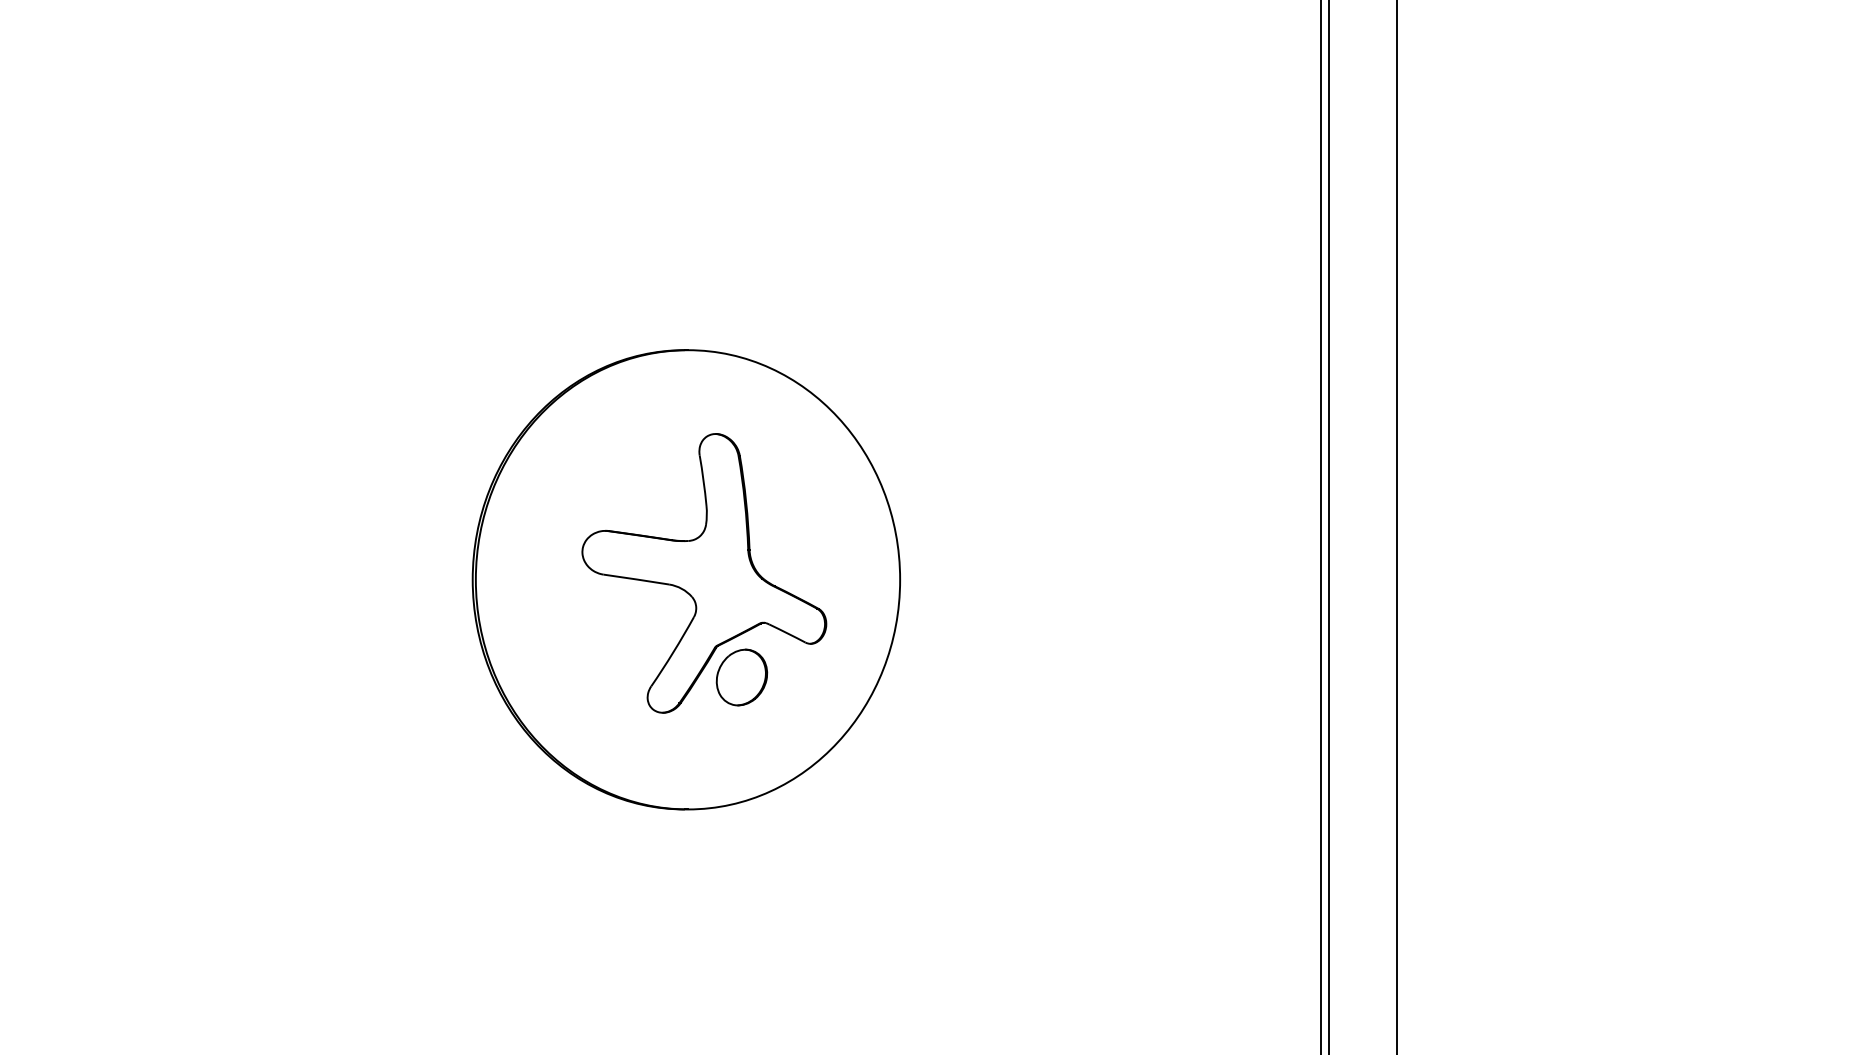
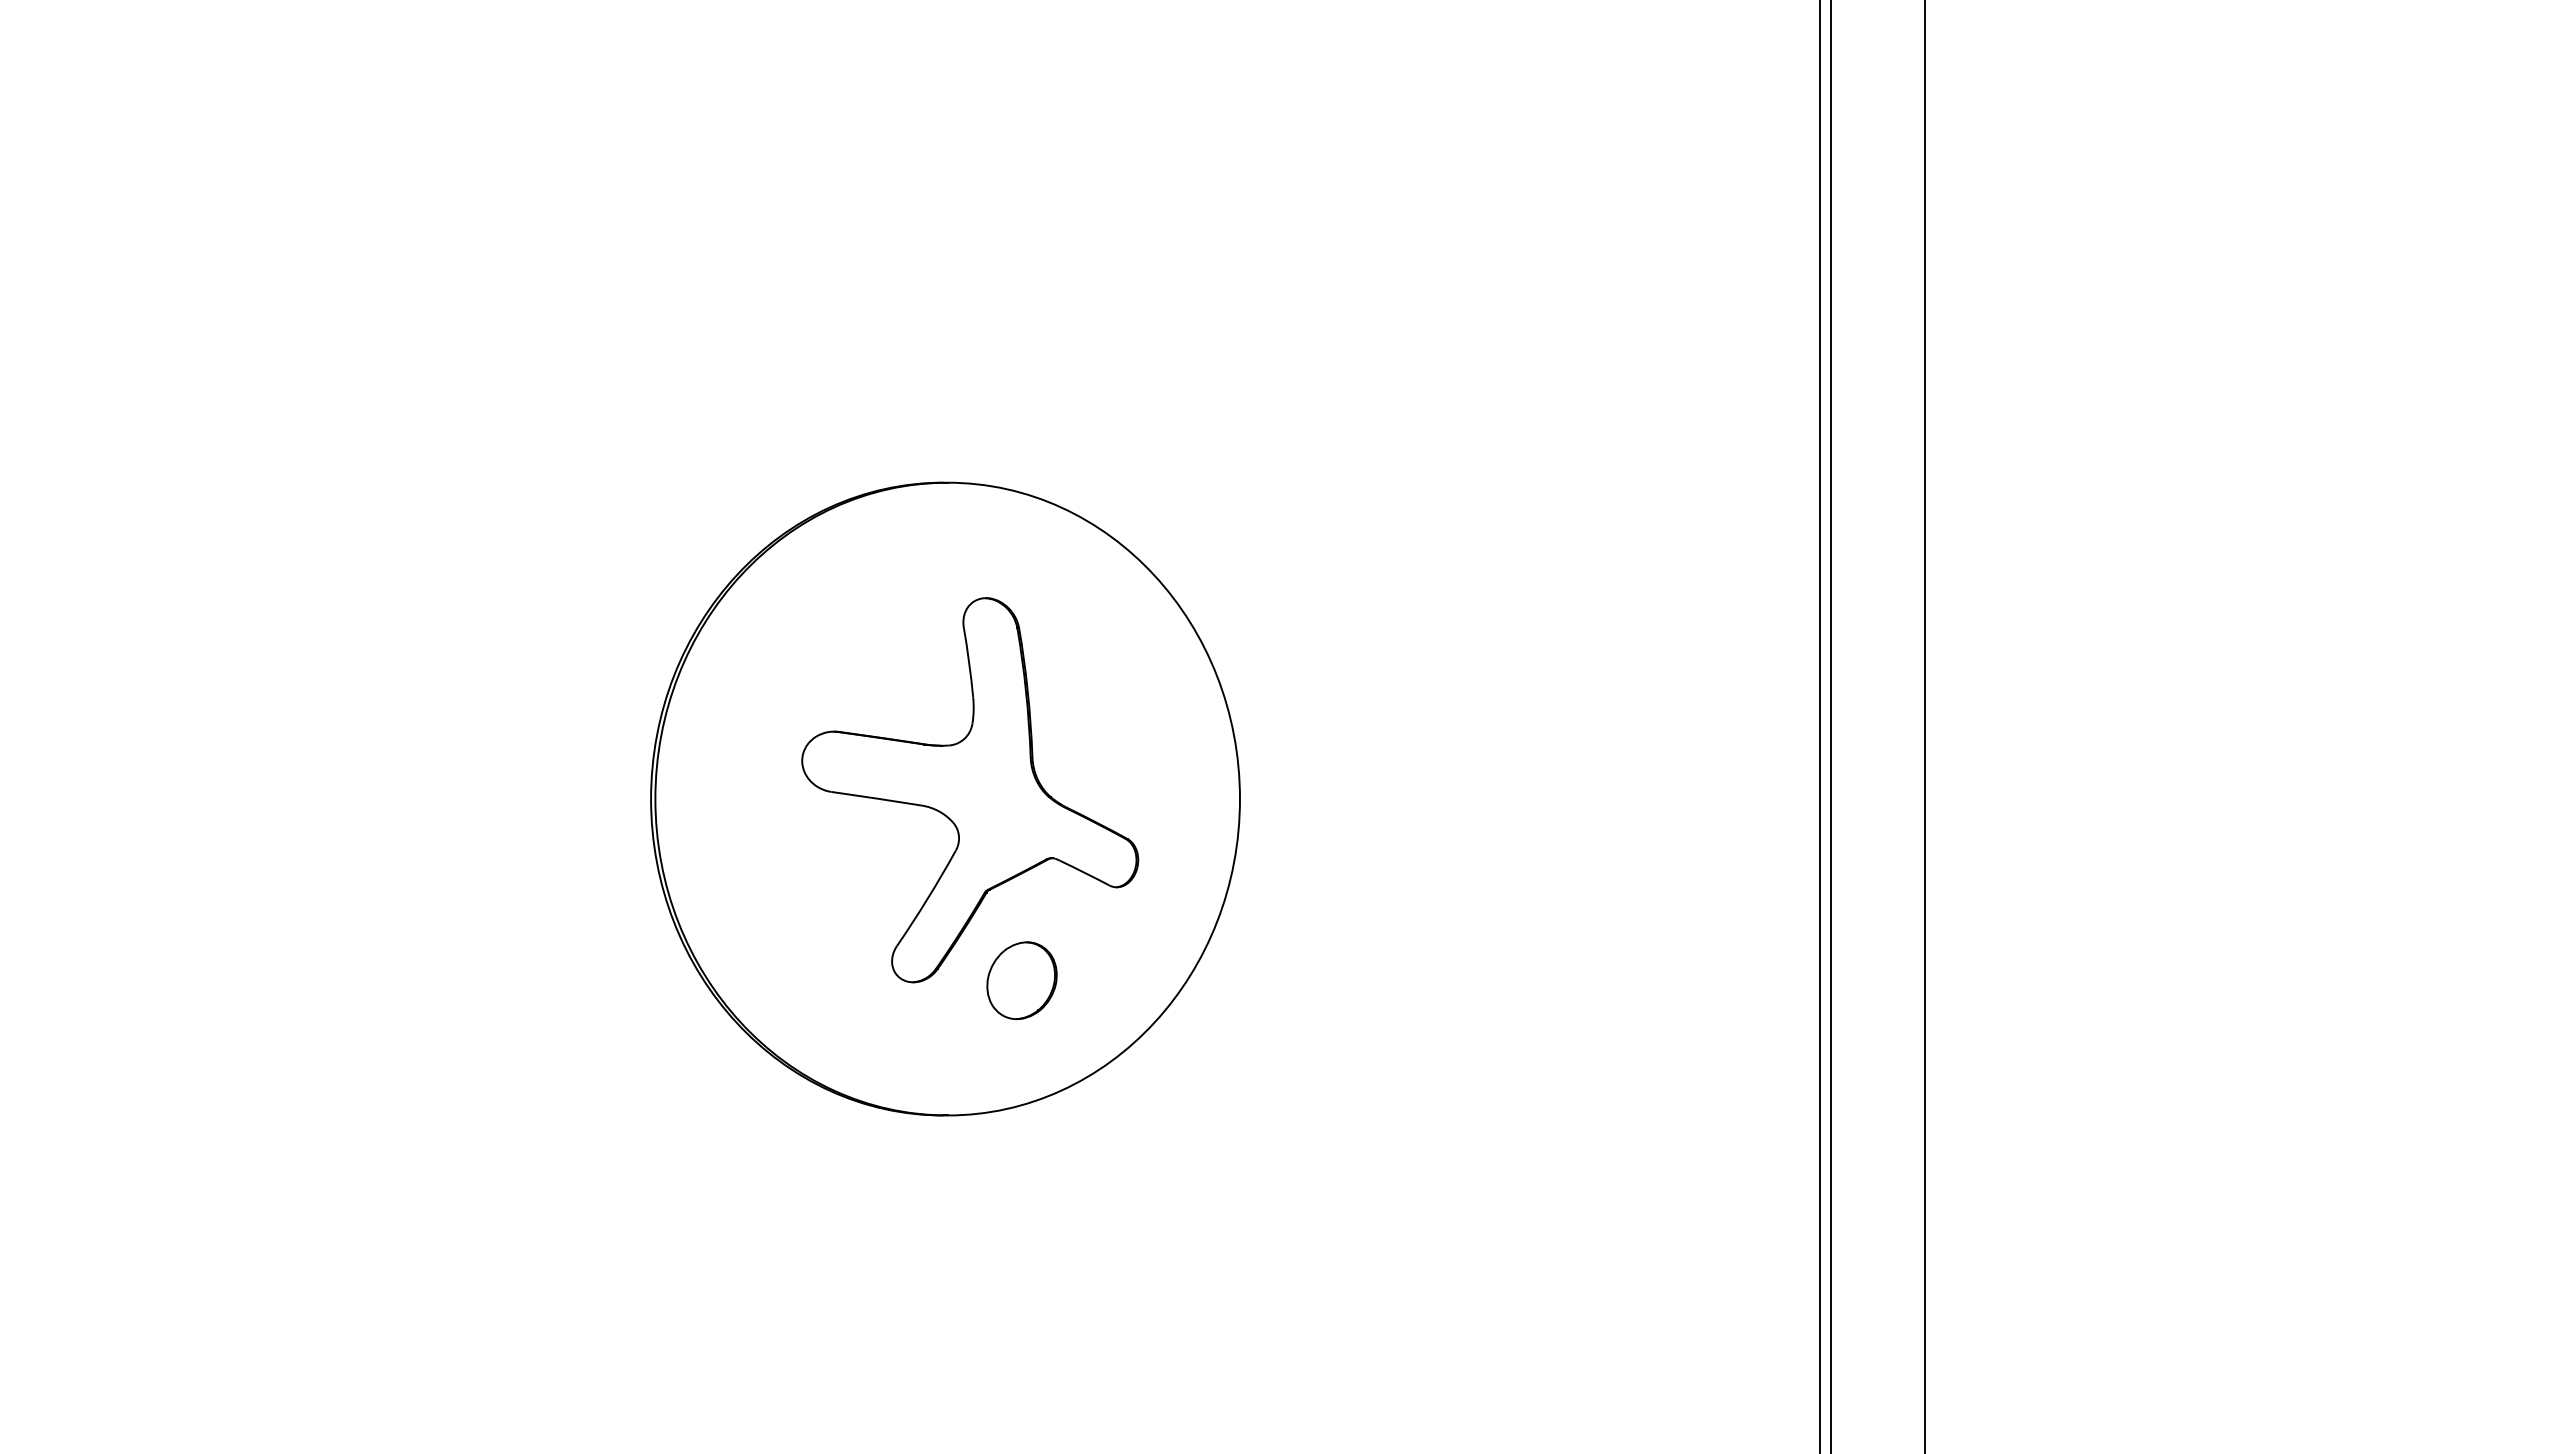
part: (741, 677) -> (1021, 980), moved

